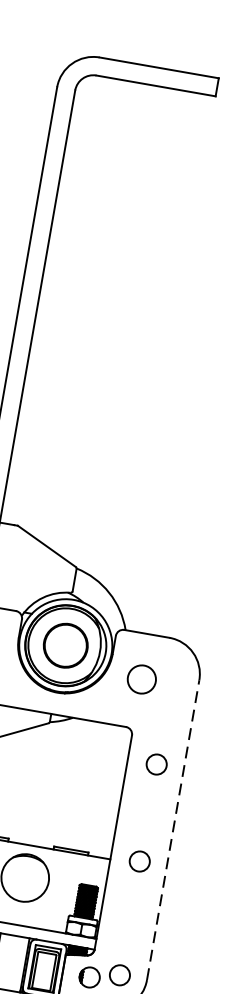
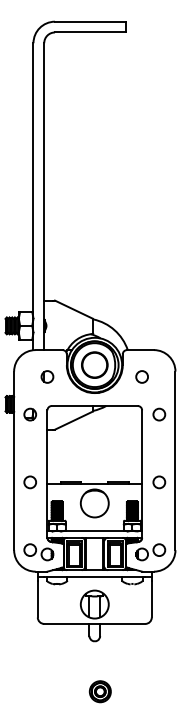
circle: (140, 678) -> (141, 376), size x0.71
circle: (157, 764) -> (159, 414), moved
line: (173, 829) -> (175, 460), dashed -> solid

